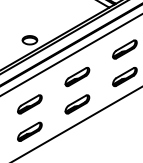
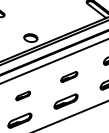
part: (77, 77) -> (69, 77), size x0.7
part: (29, 104) -> (22, 95), size x0.6

